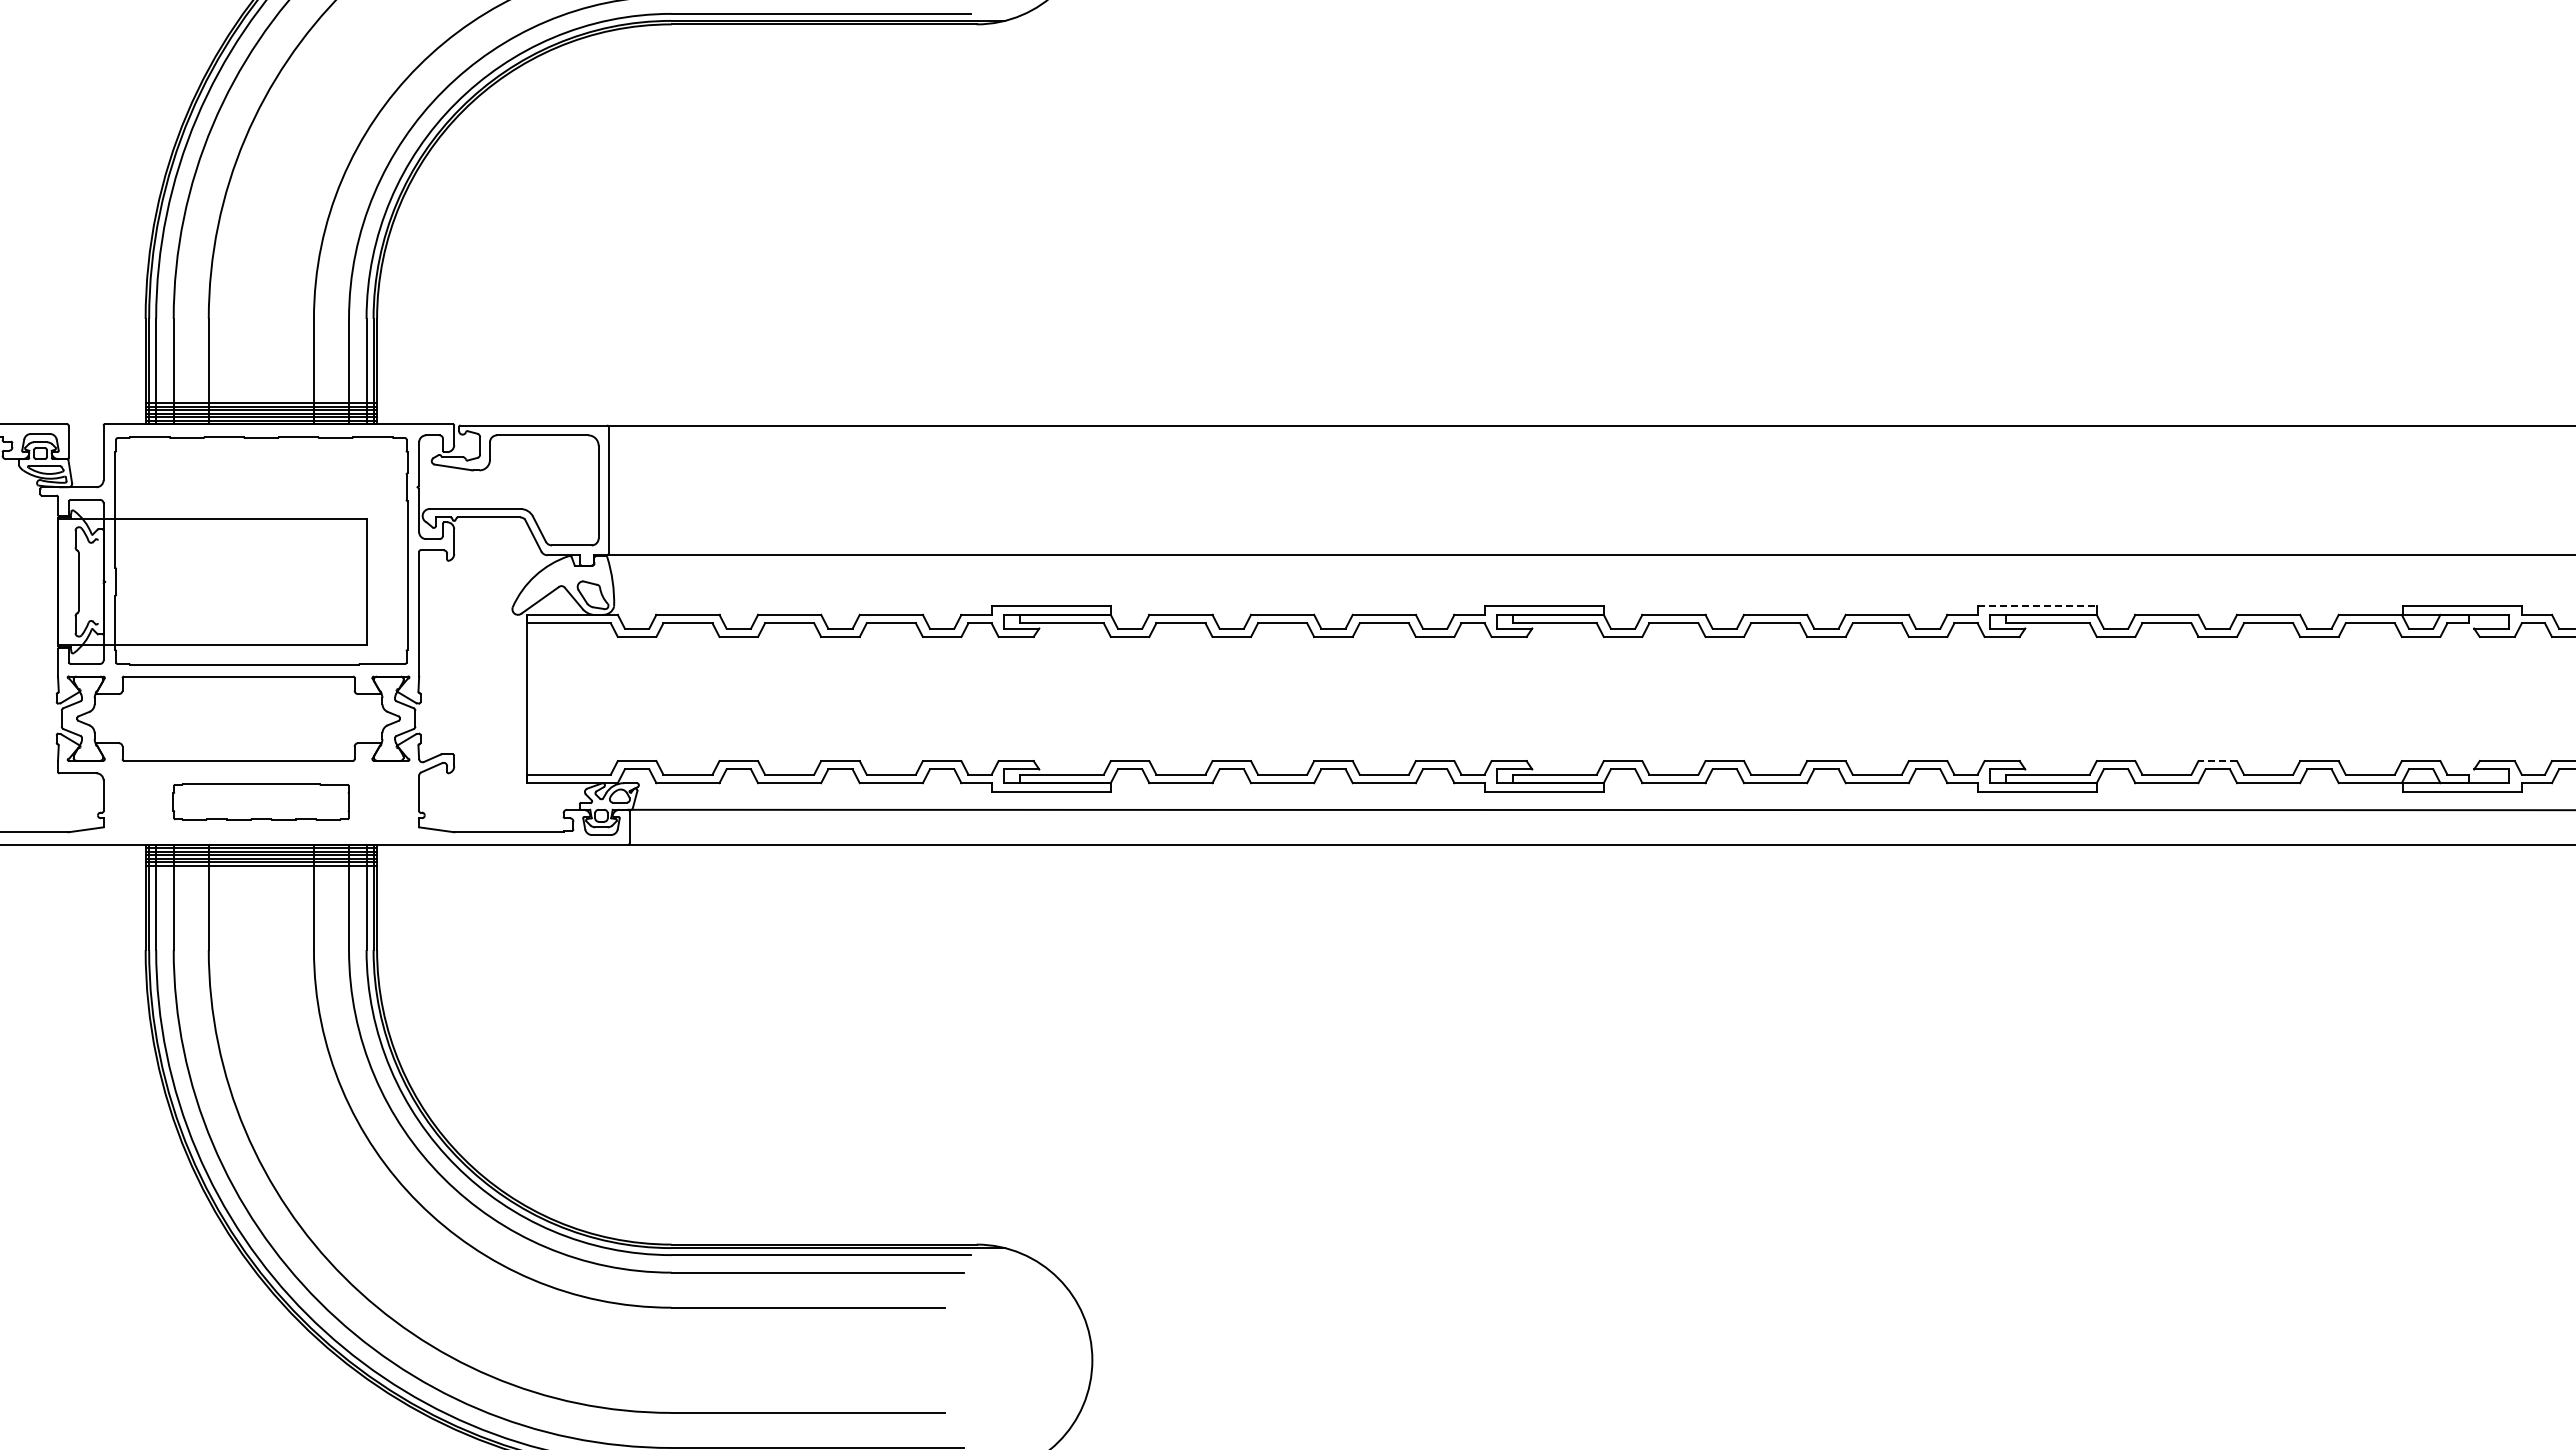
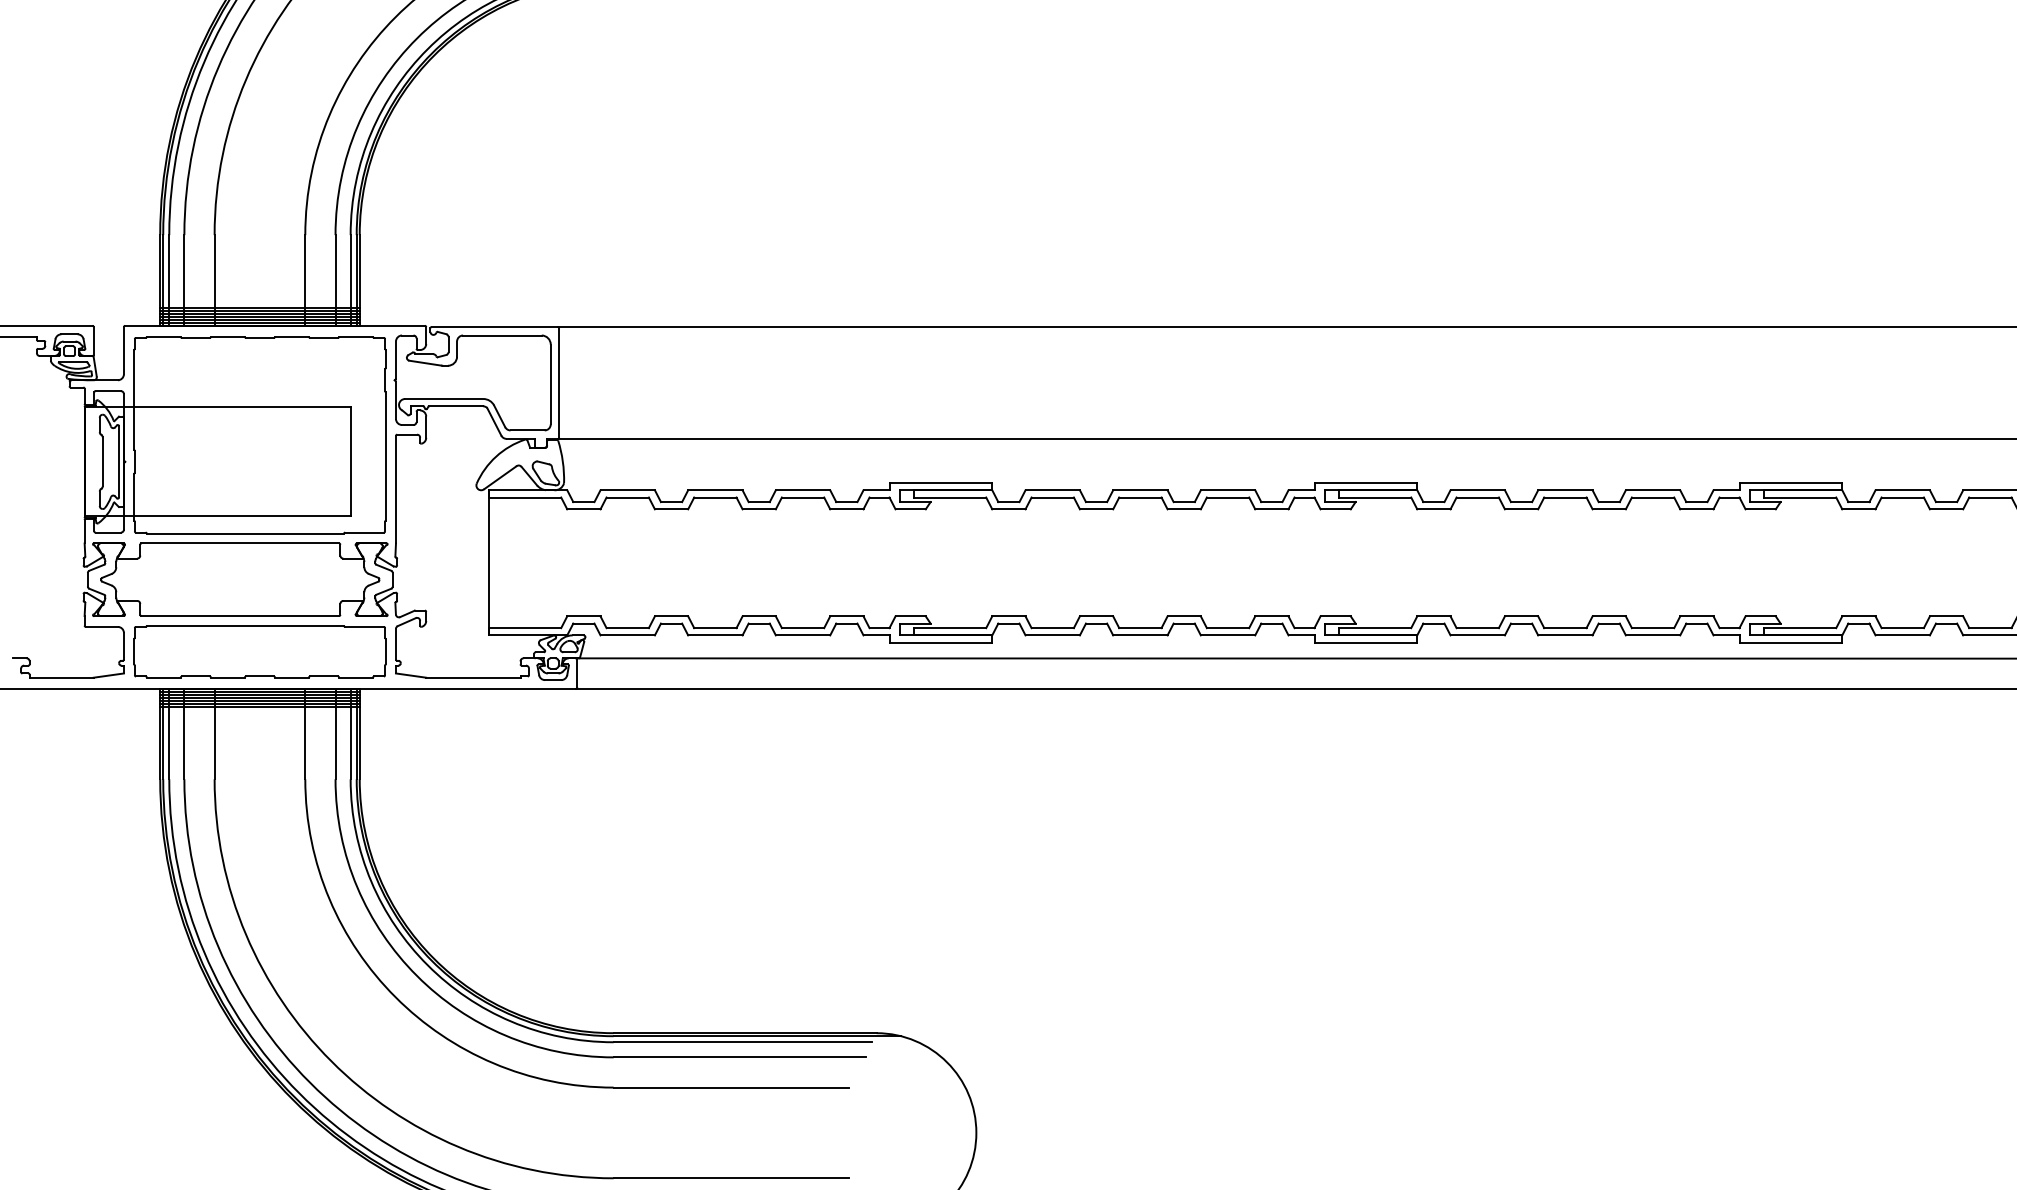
line: (97, 581) -> (118, 461), added
line: (2037, 606) -> (1791, 483), dashed -> solid
line: (2217, 761) -> (1946, 616), dashed -> solid
part: (261, 801) -> (260, 651), size x1.67

